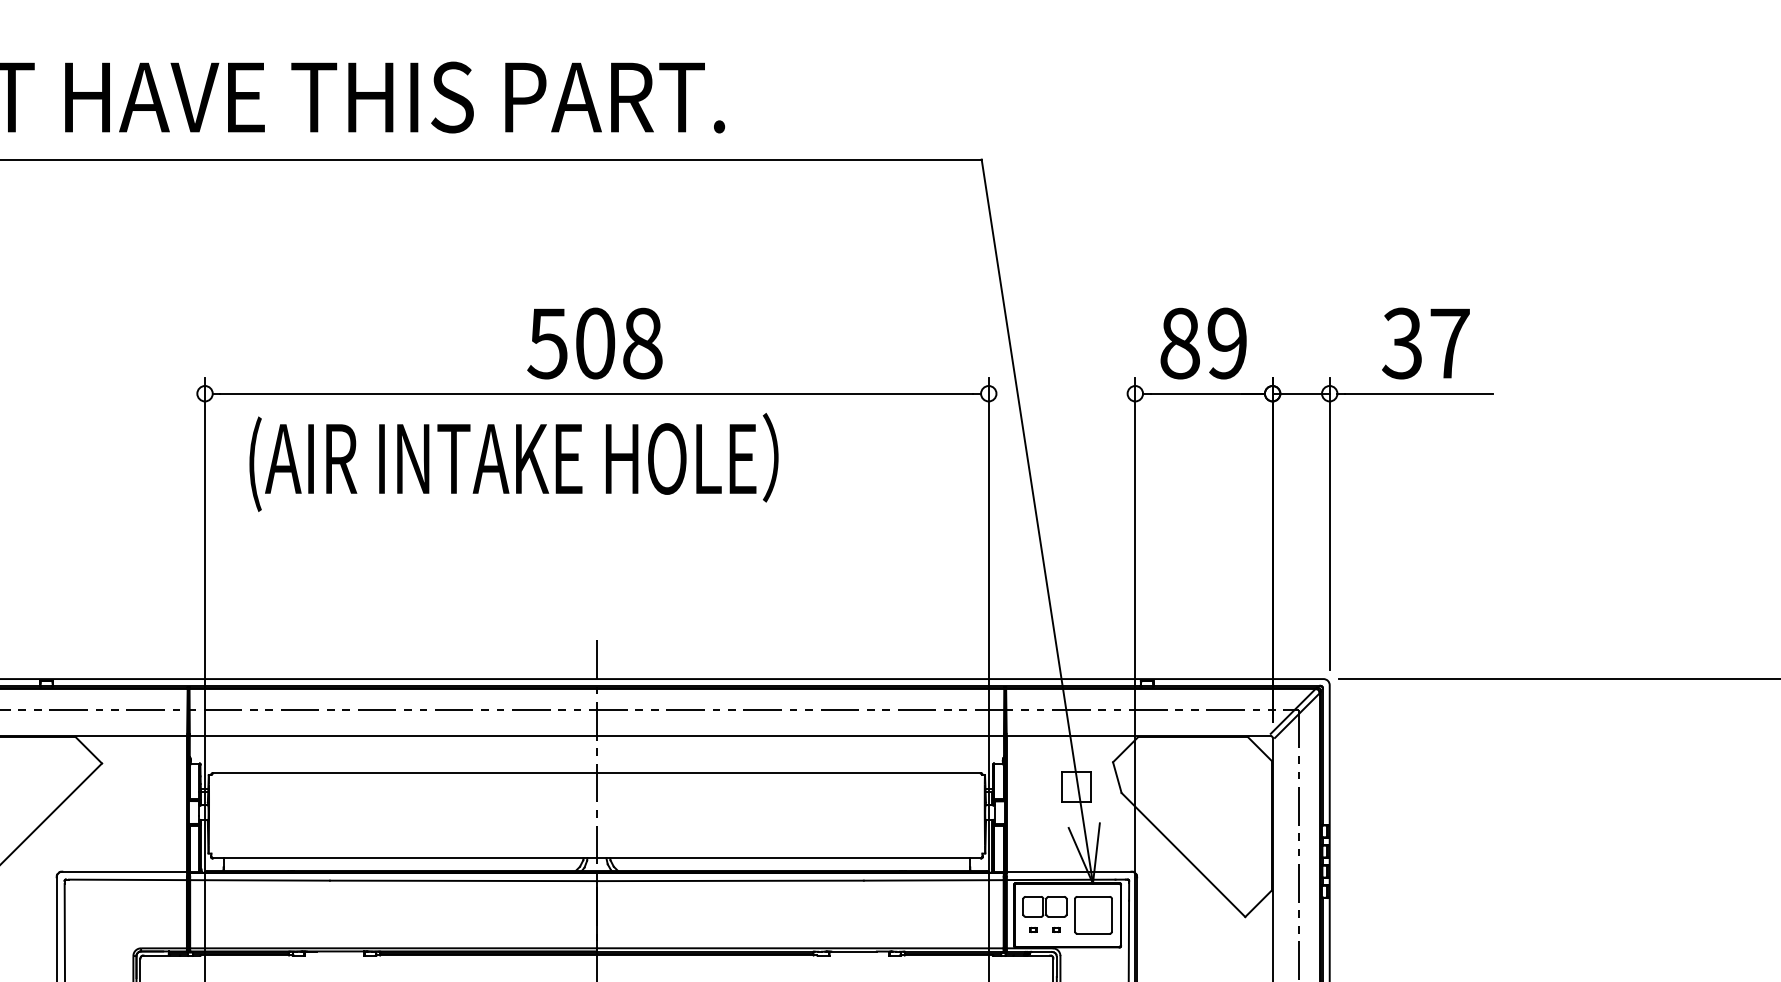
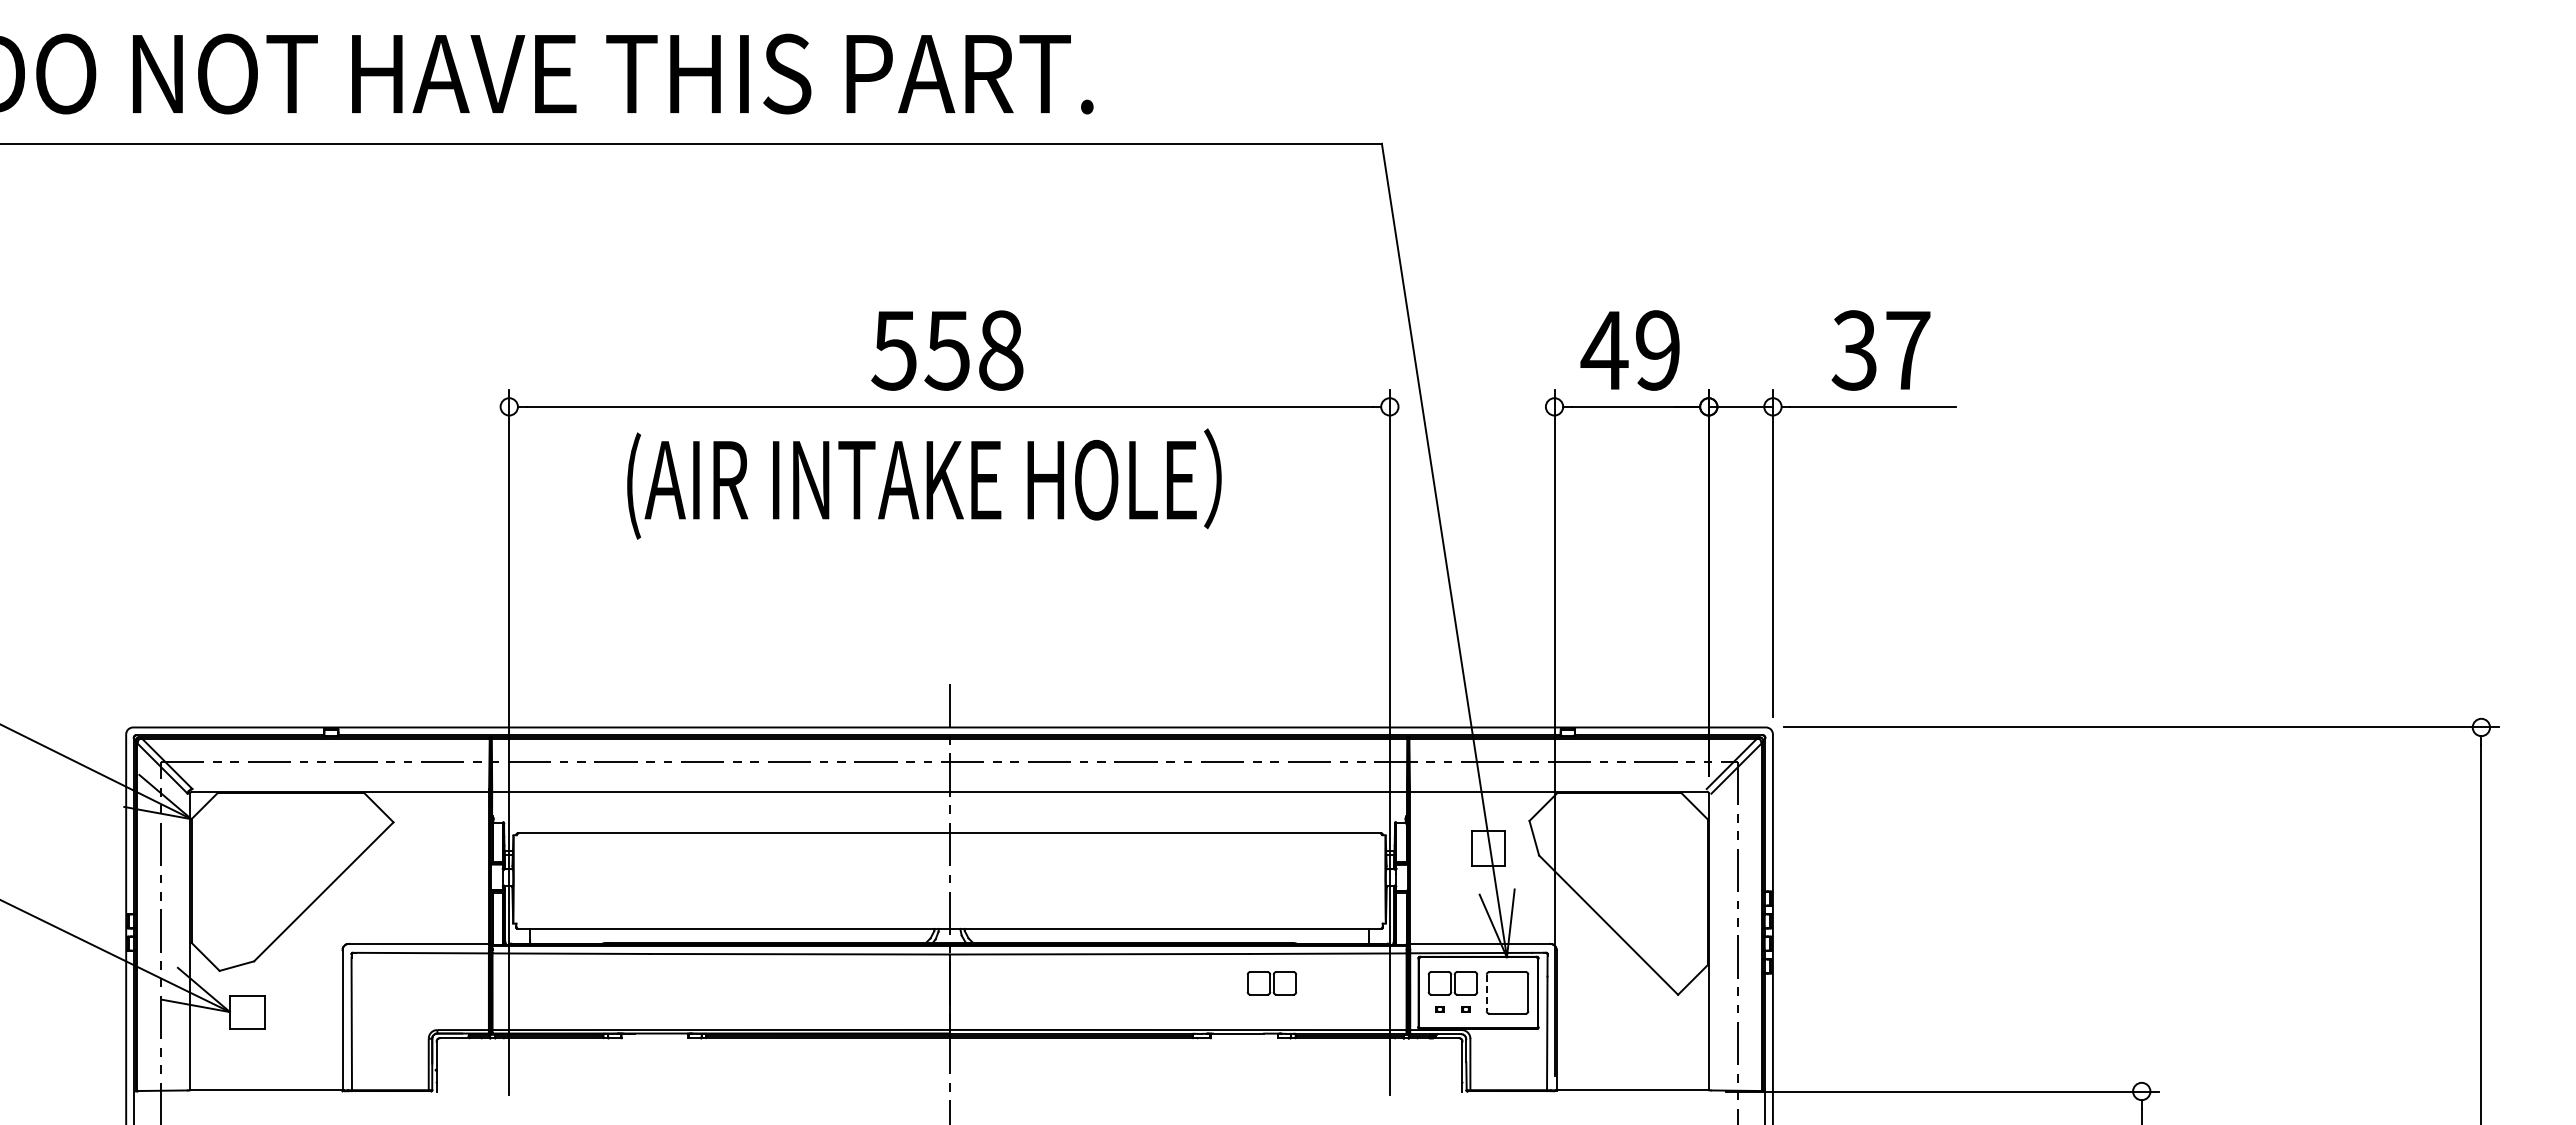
text: (594, 343) -> (946, 350), 508 -> 558
text: (1179, 343) -> (1604, 350), 89 -> 49
text: (514, 461) -> (924, 483), moved
part: (883, 906) -> (1271, 983), added
line: (1074, 915) -> (1486, 993), solid -> dashed

